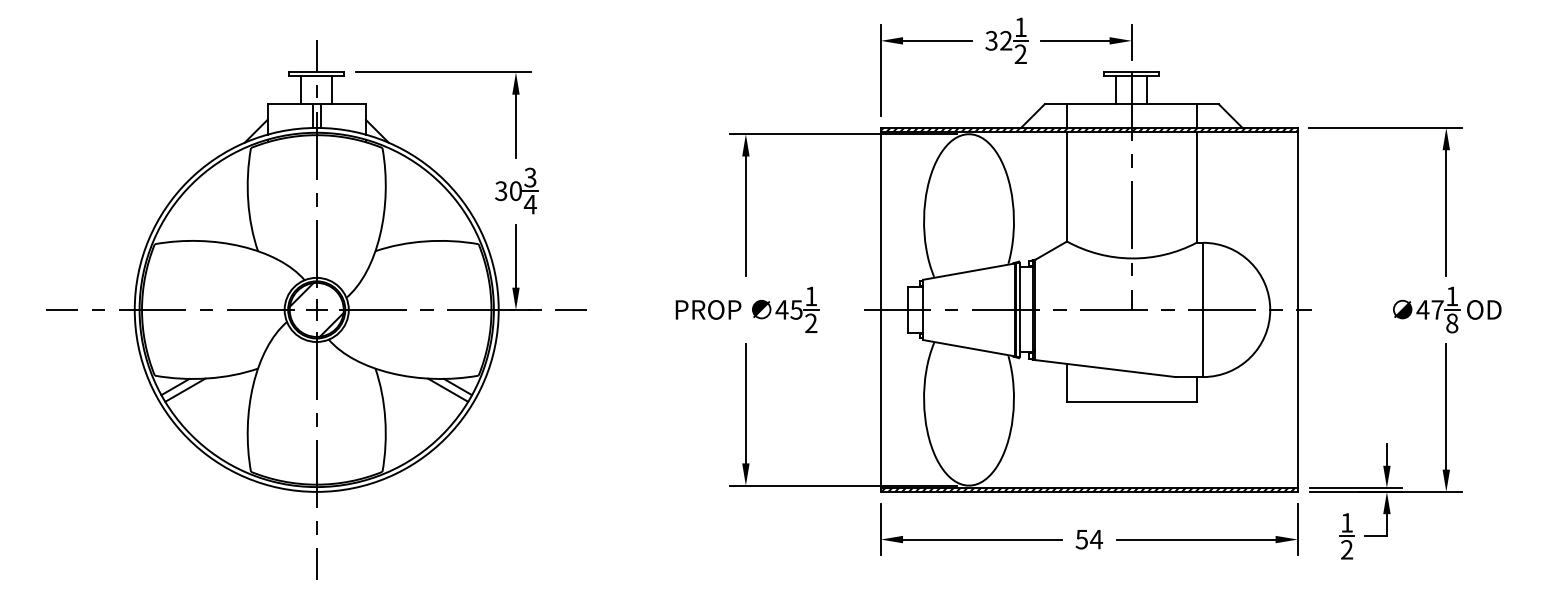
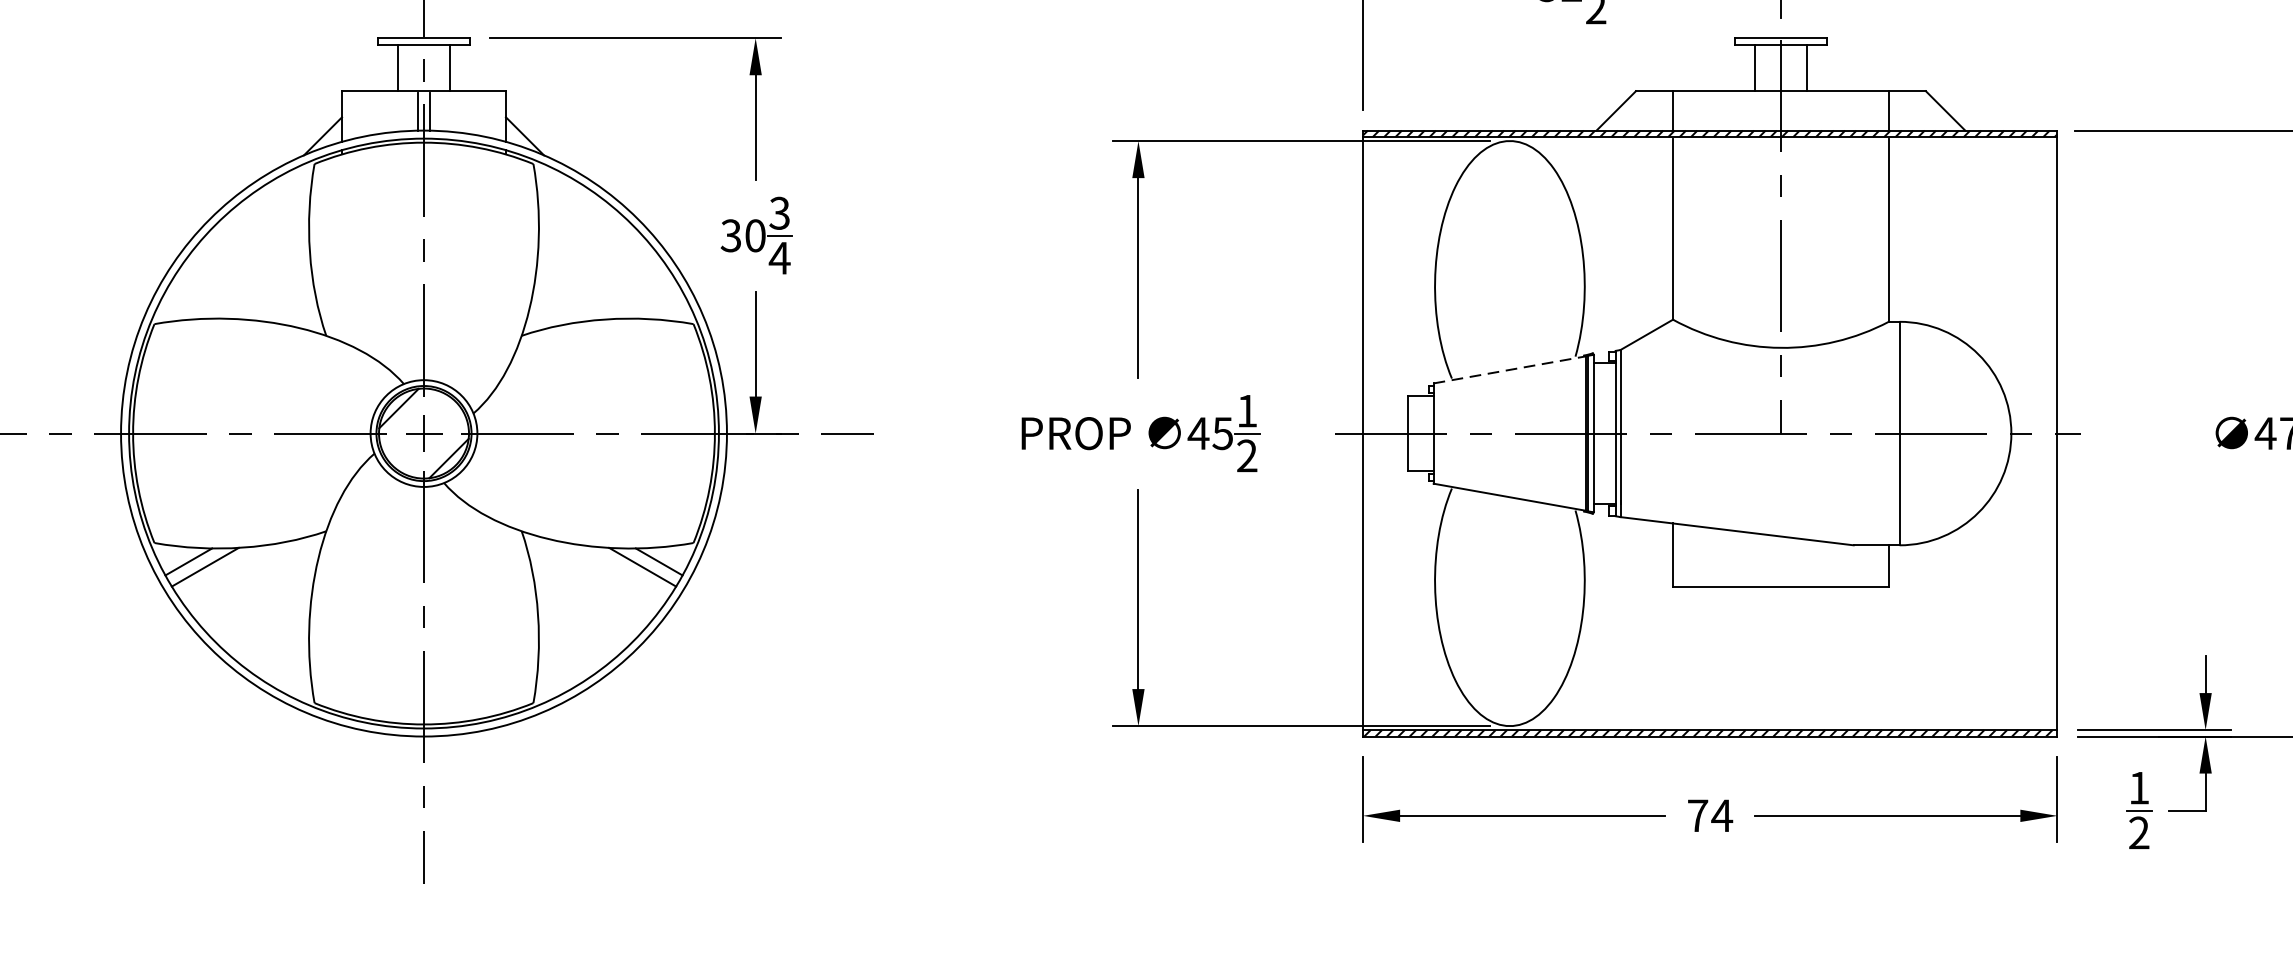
line: (969, 271) -> (1510, 369), solid -> dashed
text: (1081, 539) -> (1697, 815), 54 -> 74

